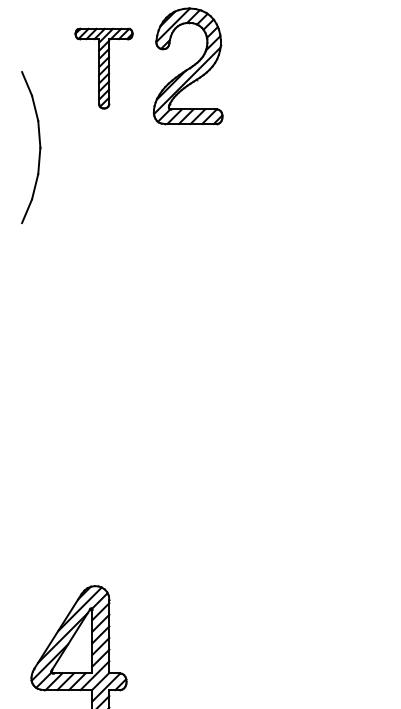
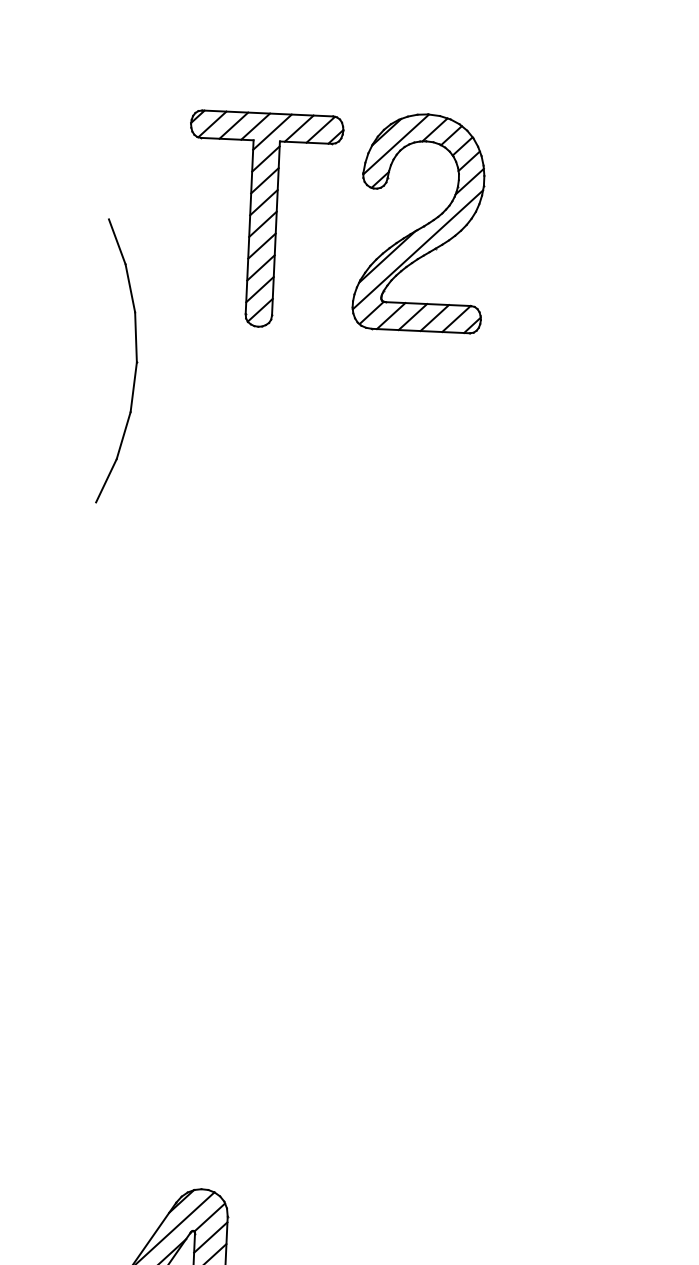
part: (103, 68) -> (261, 219), size x1.43

